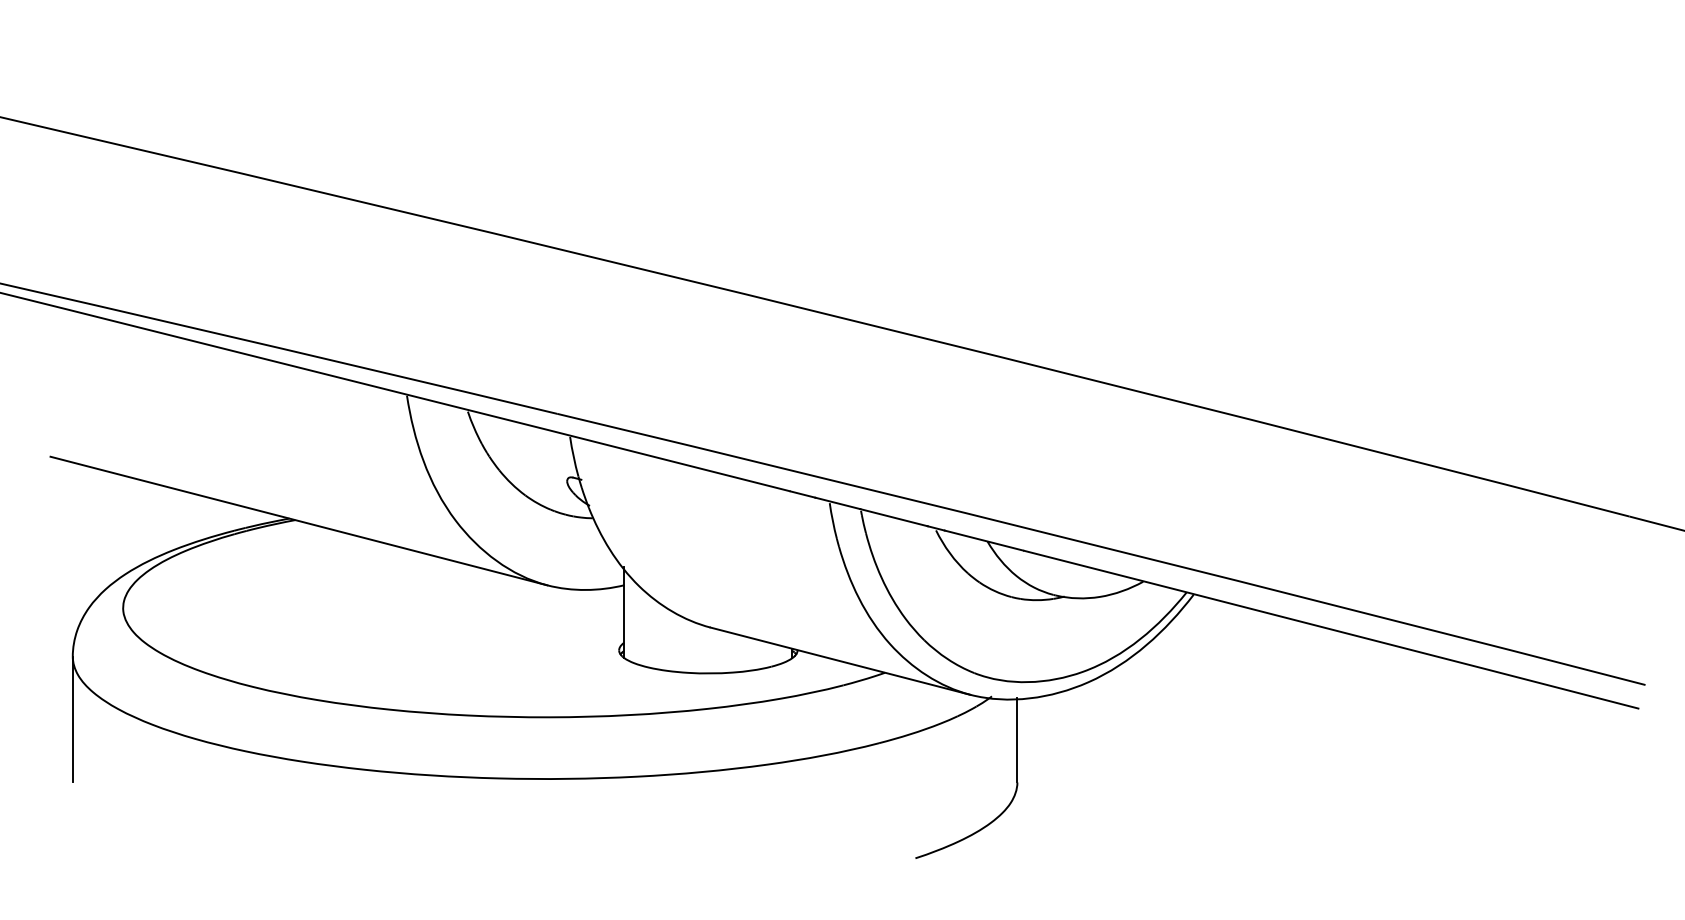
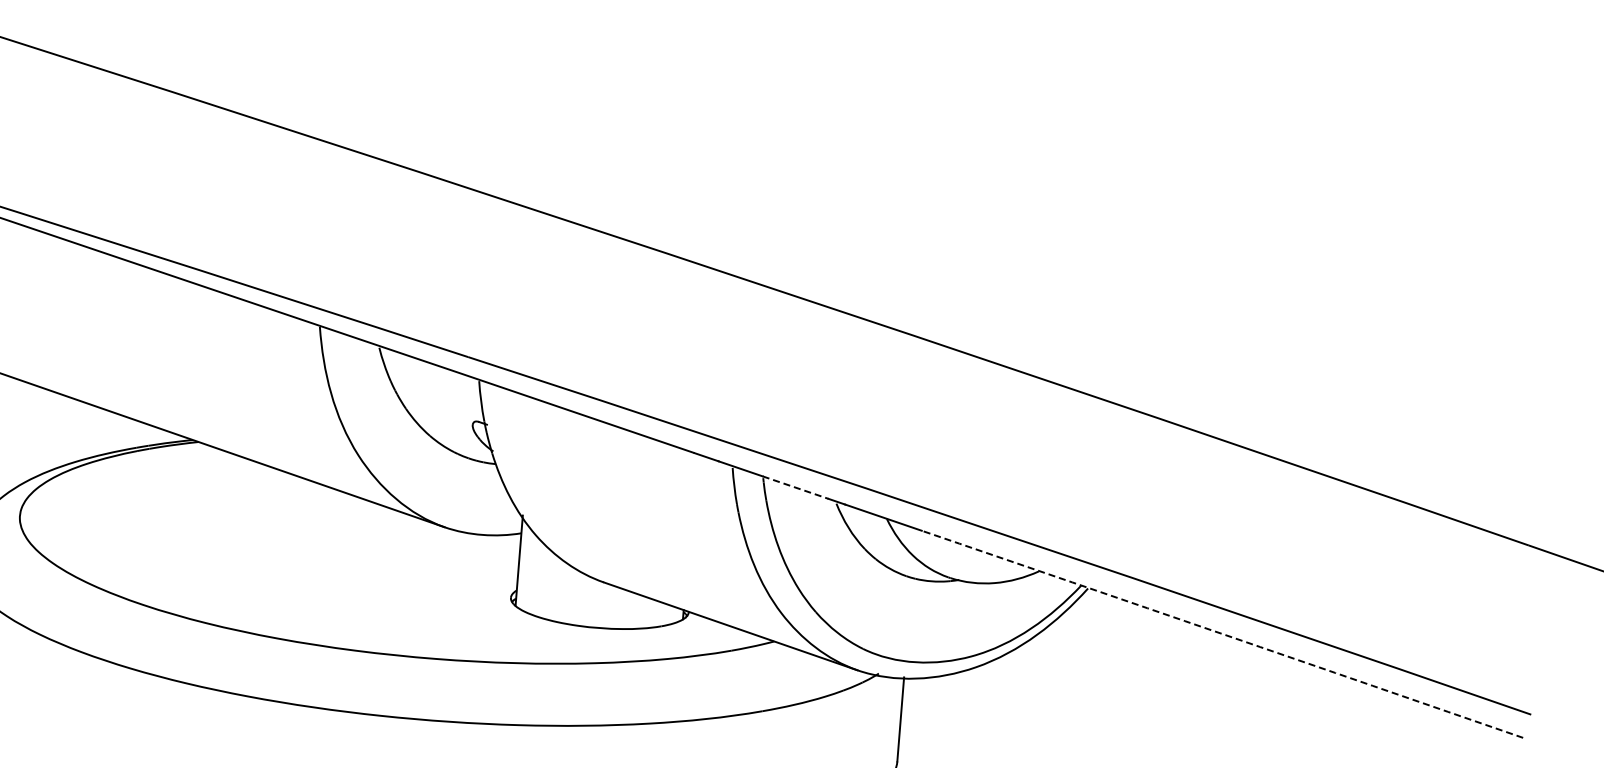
line: (894, 517) -> (796, 487), solid -> dashed
arc: (1331, 629) -> (1222, 634), solid -> dashed

